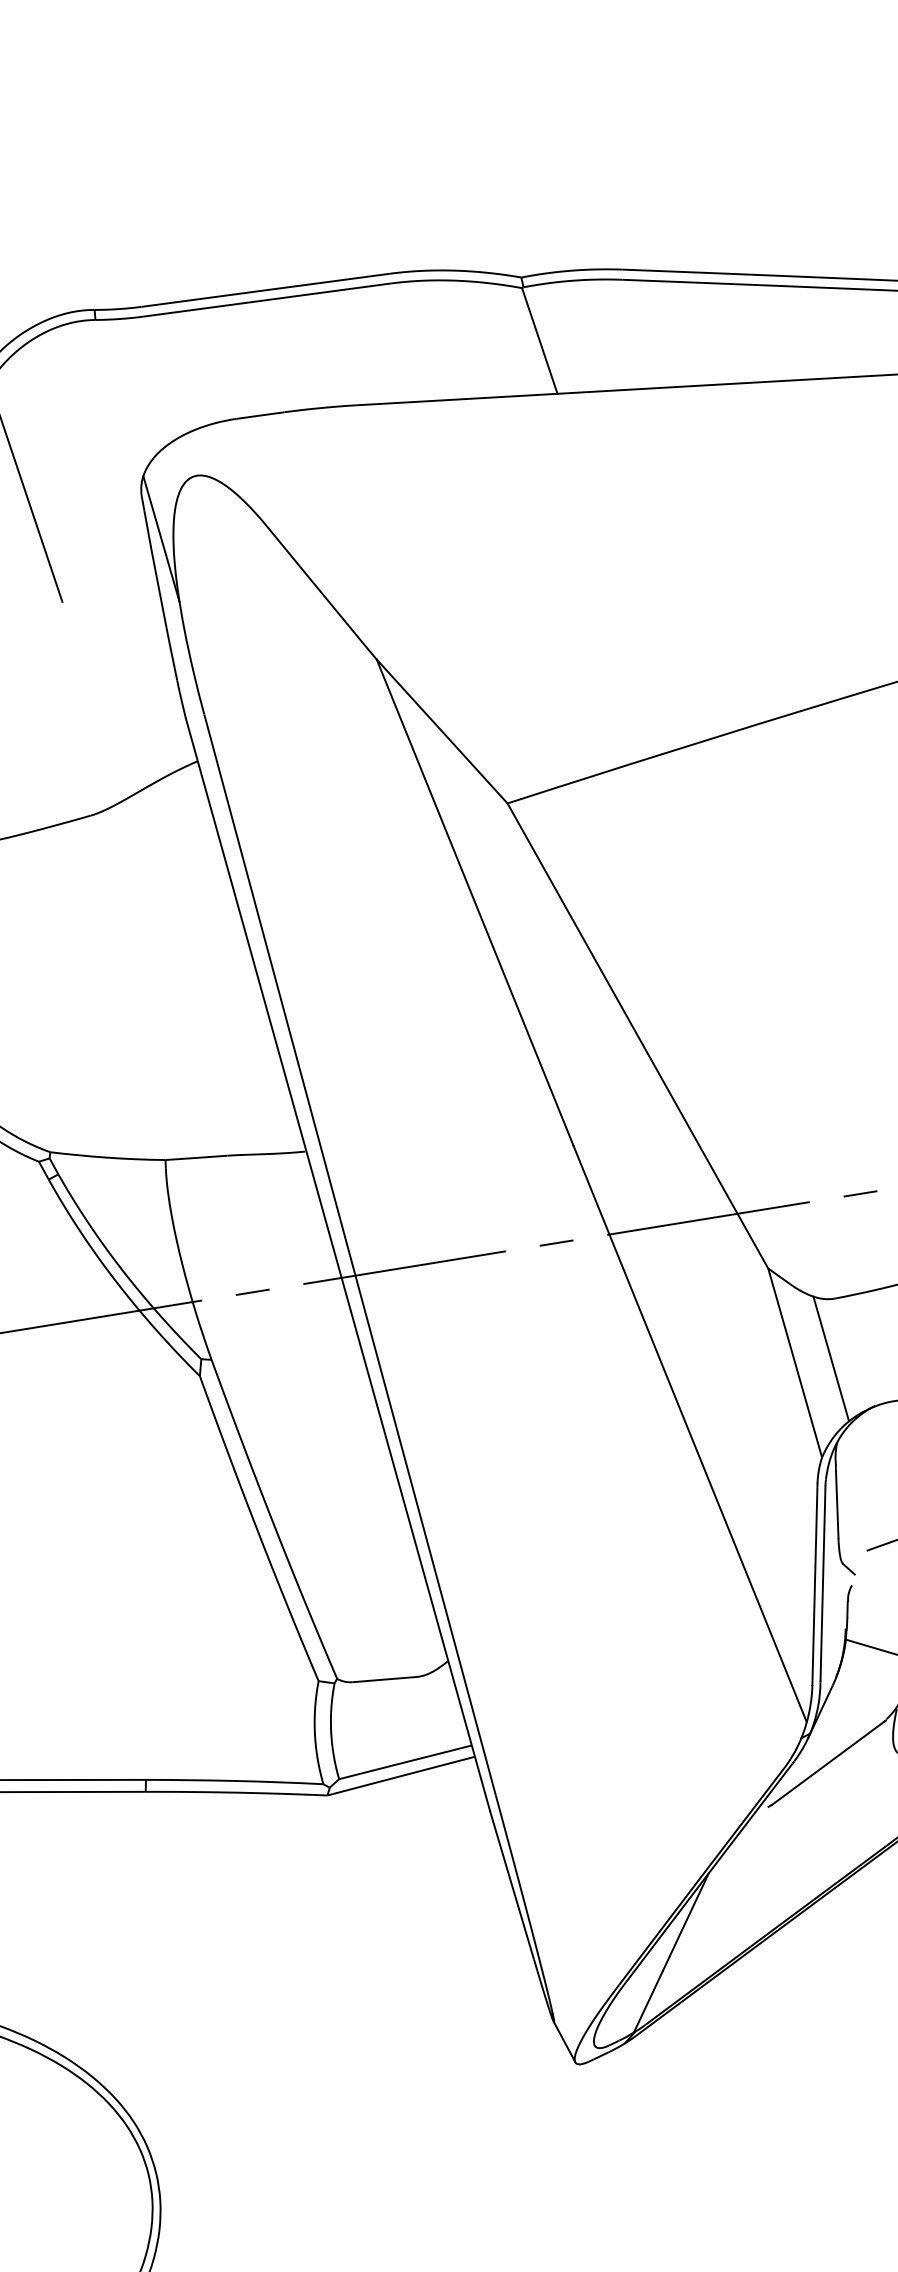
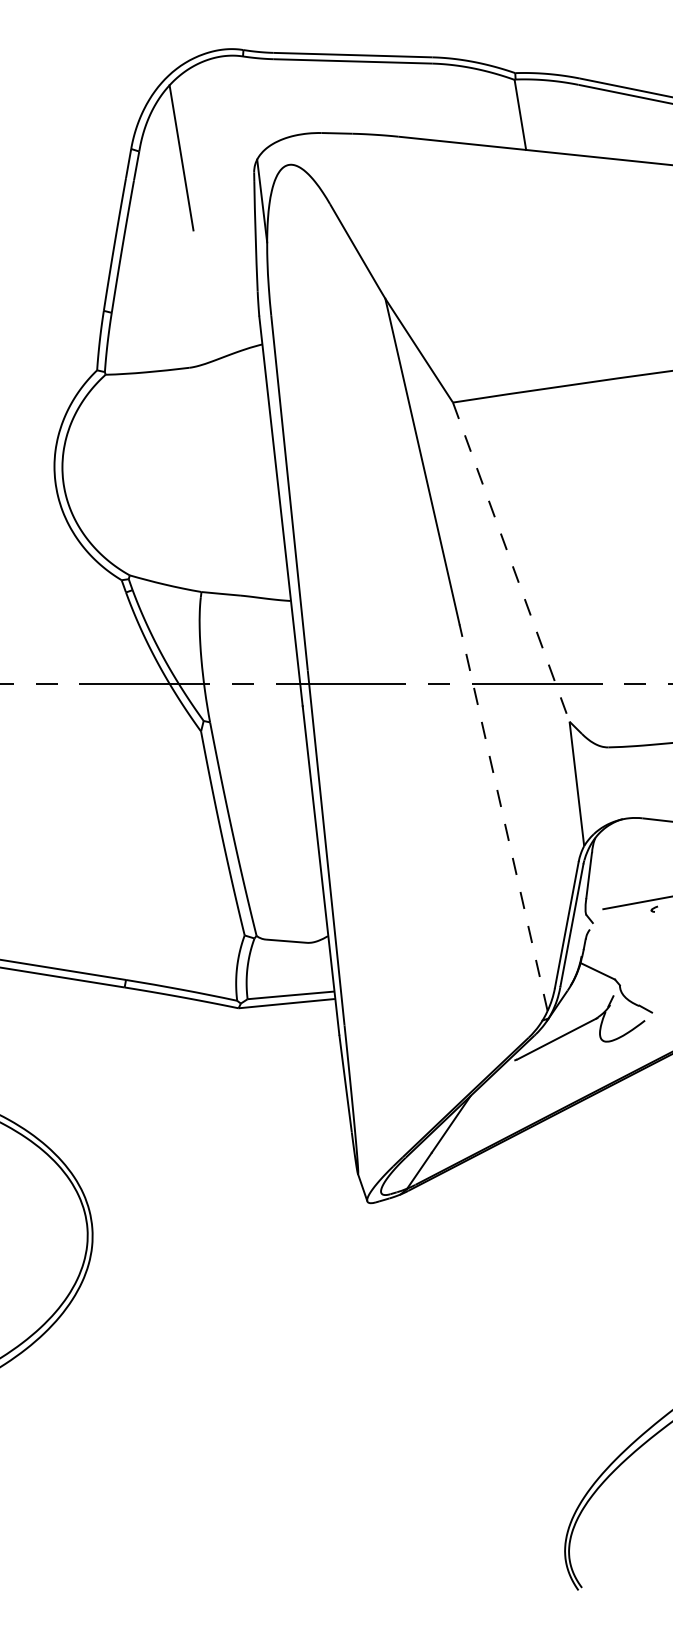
line: (638, 1036) -> (511, 562), solid -> dashed
line: (830, 1358) -> (599, 784), removed
line: (689, 1433) -> (503, 817), solid -> dashed

